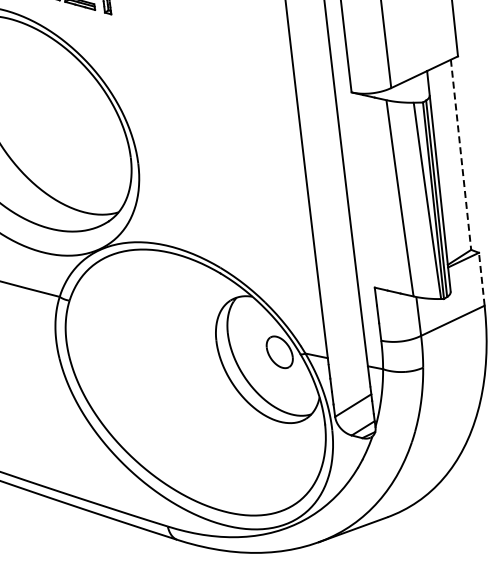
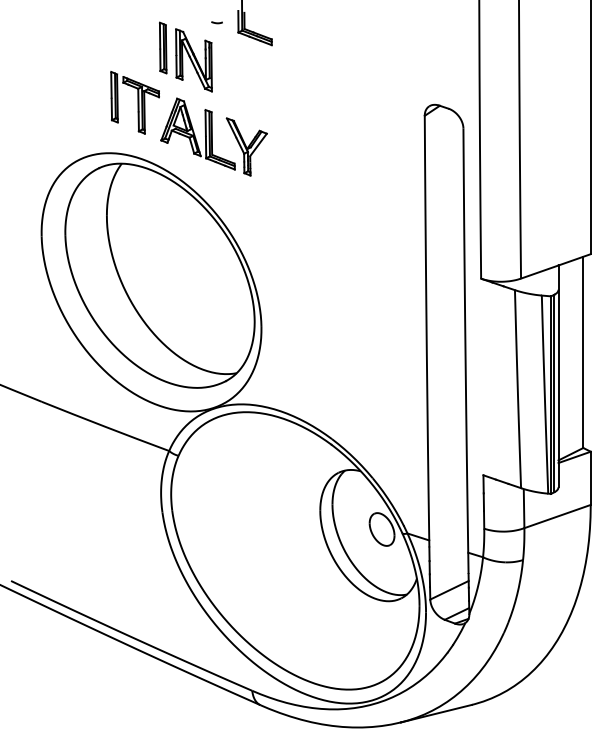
line: (461, 154) -> (583, 352), dashed -> solid
line: (481, 279) -> (590, 478), dashed -> solid

